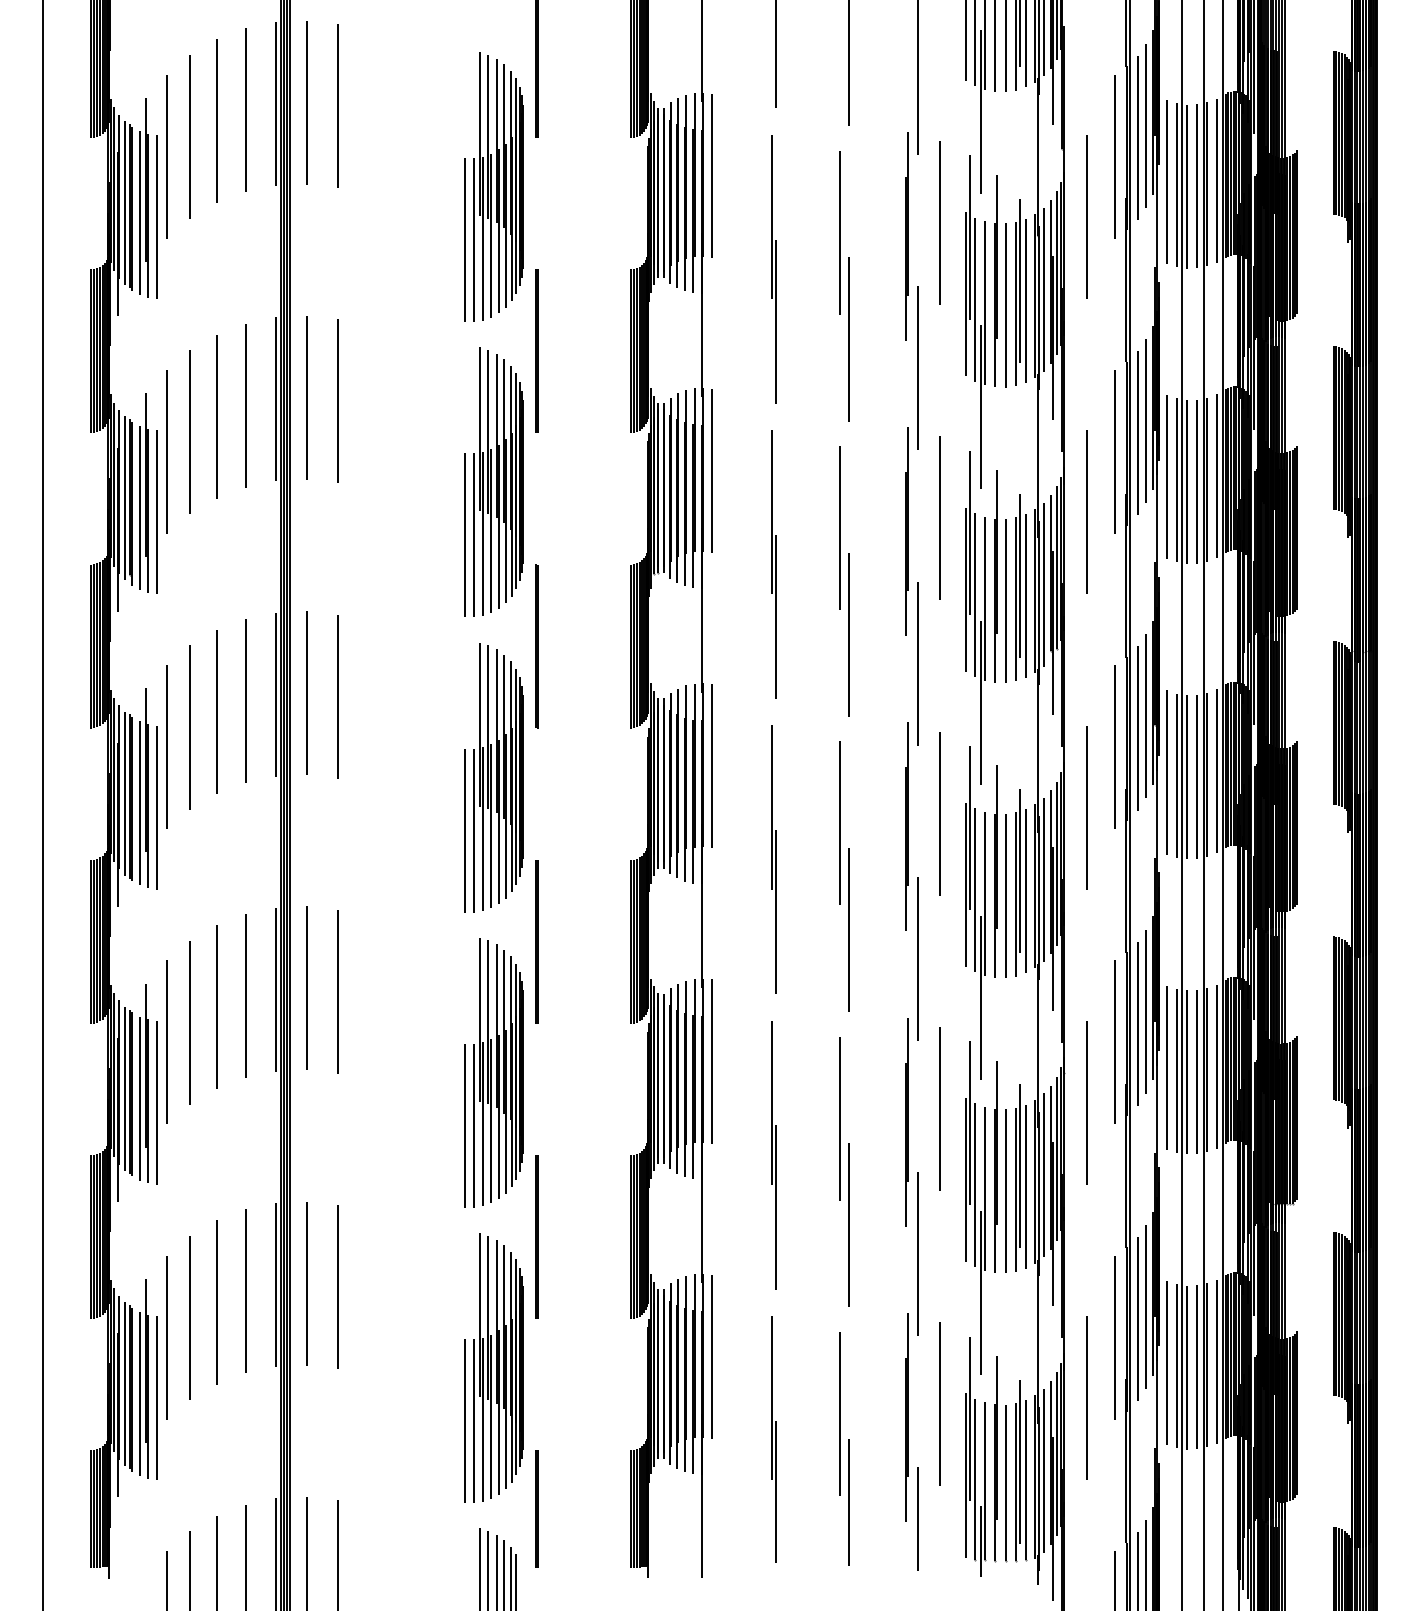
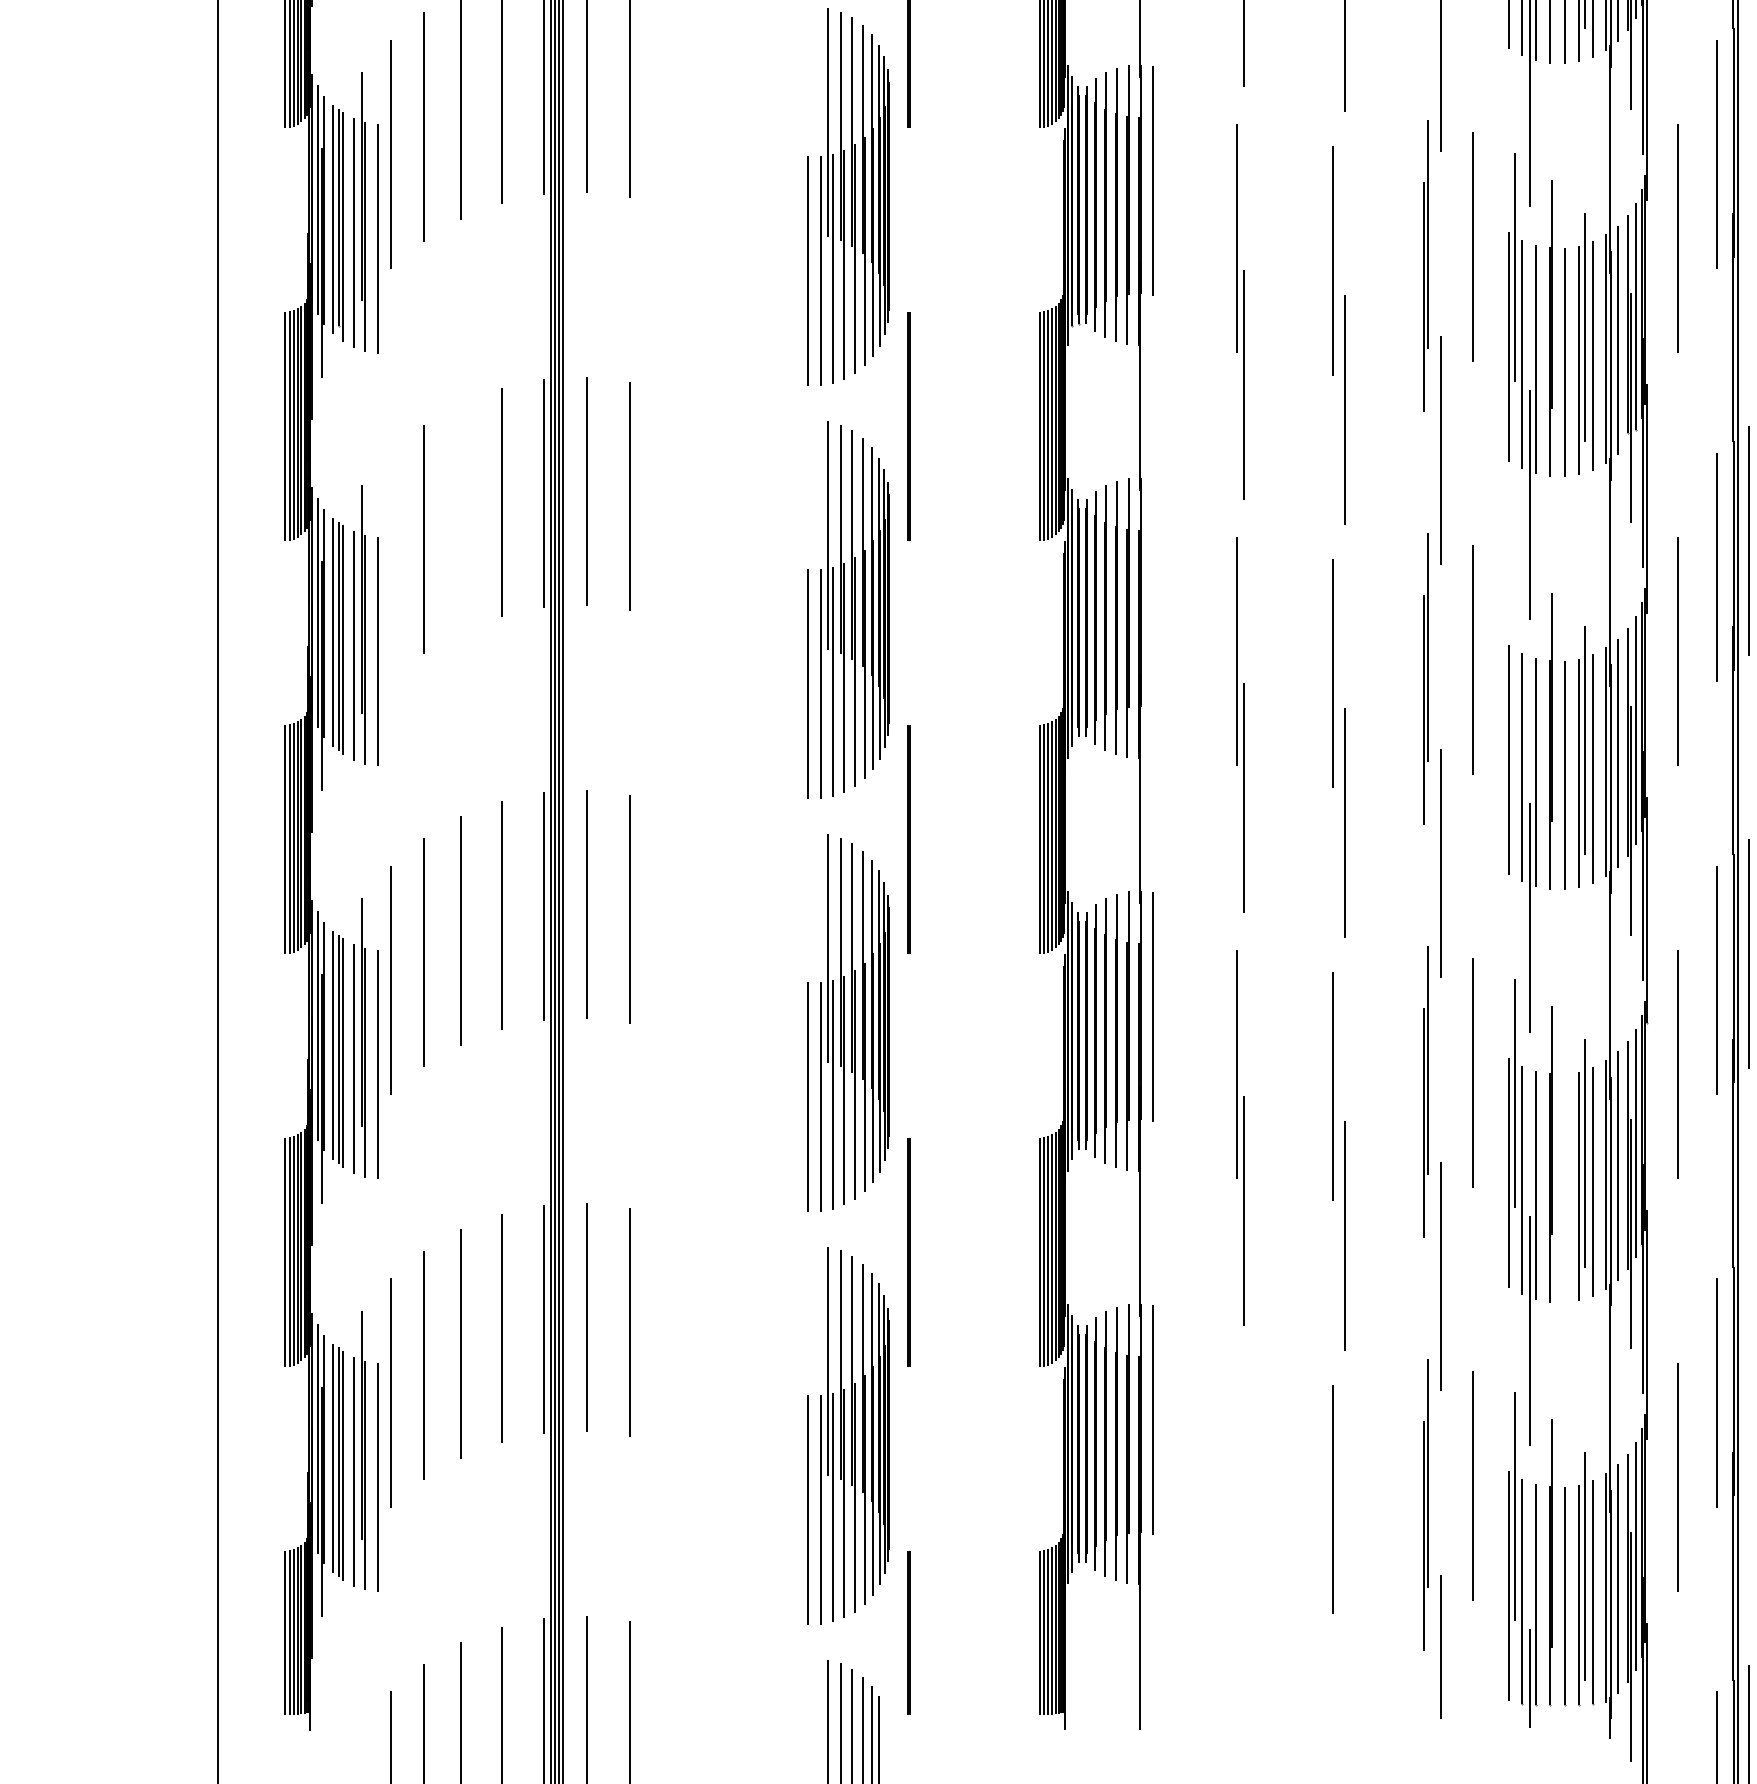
line: (1137, 433) -> (1748, 128), removed
line: (216, 711) -> (460, 517), removed
line: (166, 747) -> (390, 567), removed
line: (711, 765) -> (1152, 592), removed
line: (970, 828) -> (1515, 681), removed
line: (1005, 1190) -> (1564, 1187), removed
line: (1137, 1319) -> (1748, 1367), removed
part: (773, 1439) -> (1239, 1535), removed
line: (848, 1502) -> (1344, 1623), removed

